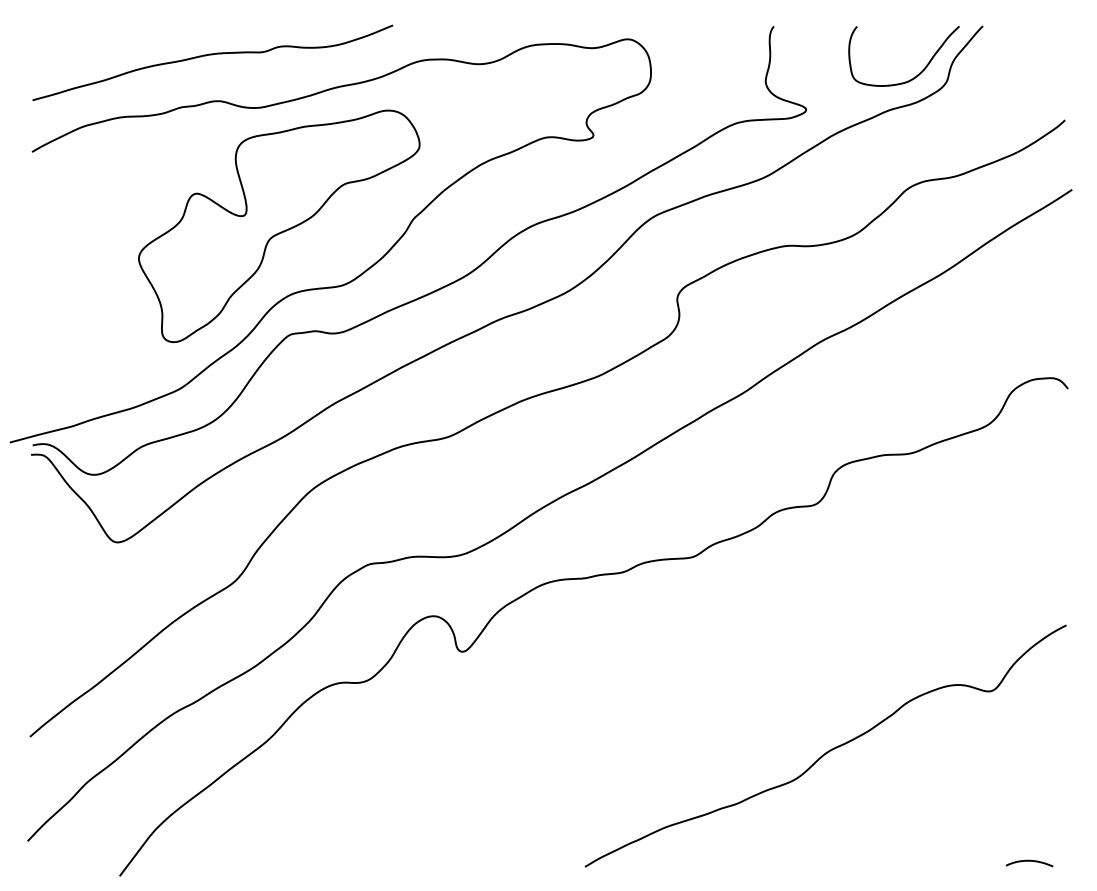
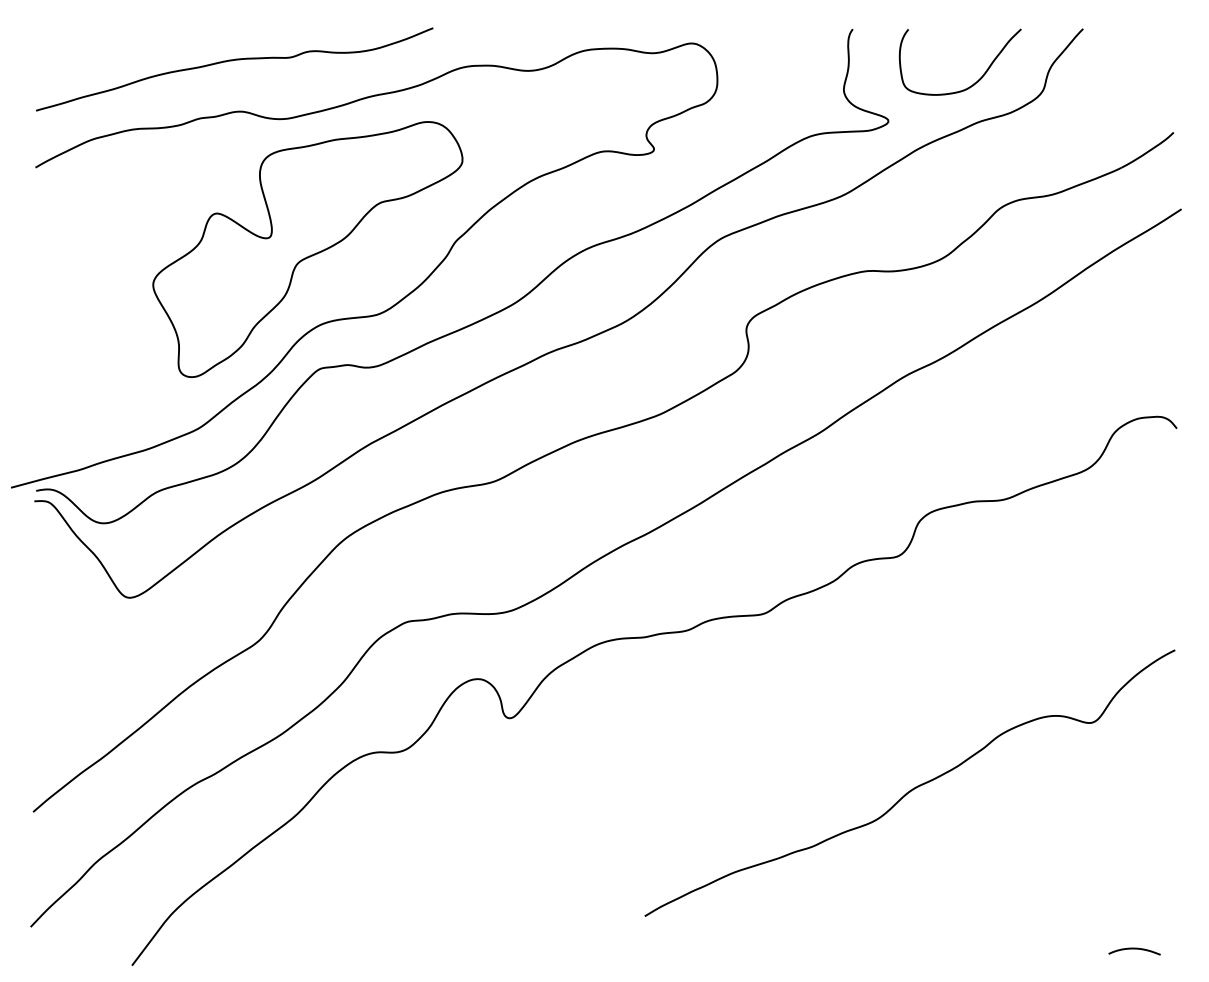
curve: (916, 74) -> (974, 82), moved
curve: (828, 750) -> (912, 788), moved

